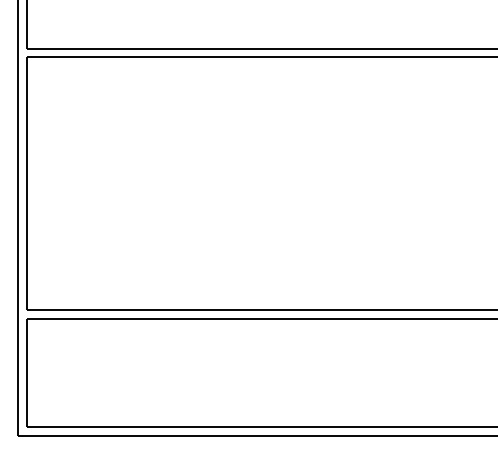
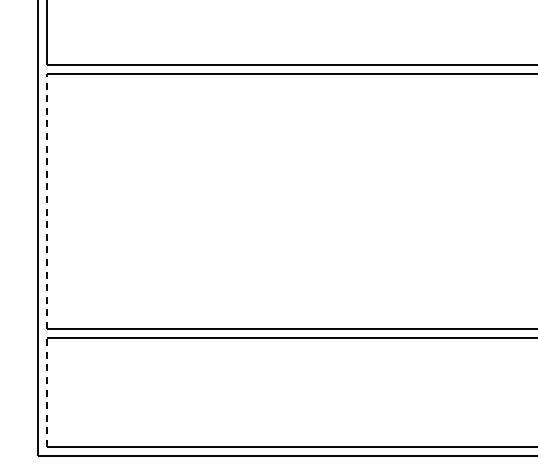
line: (26, 183) -> (46, 201), solid -> dashed
line: (26, 372) -> (46, 392), solid -> dashed

